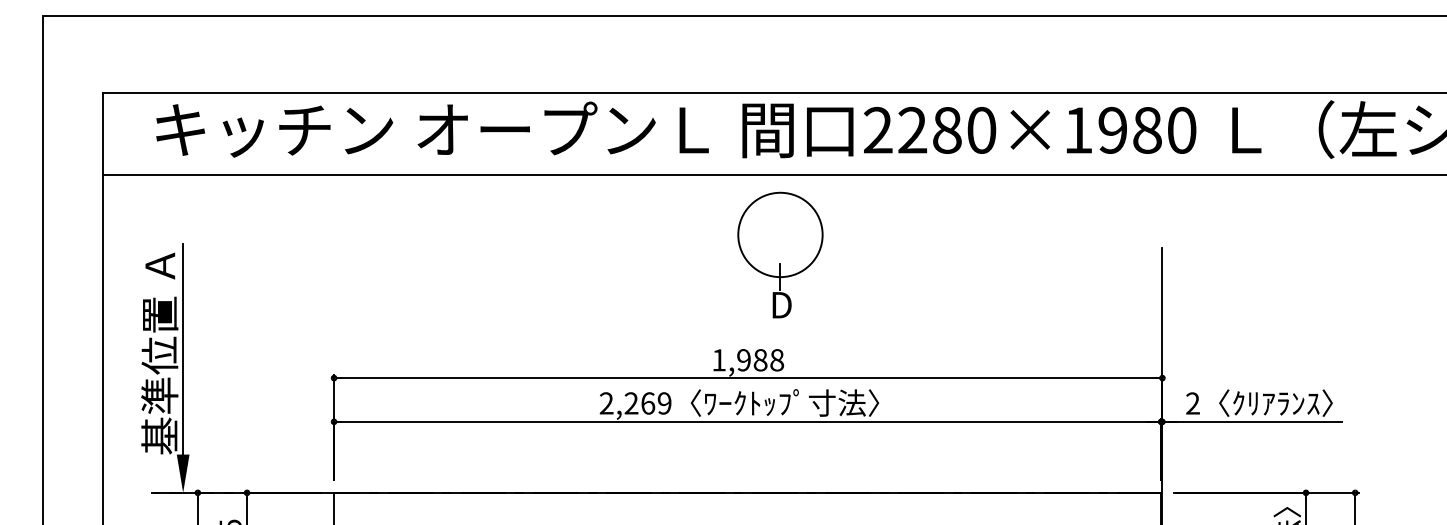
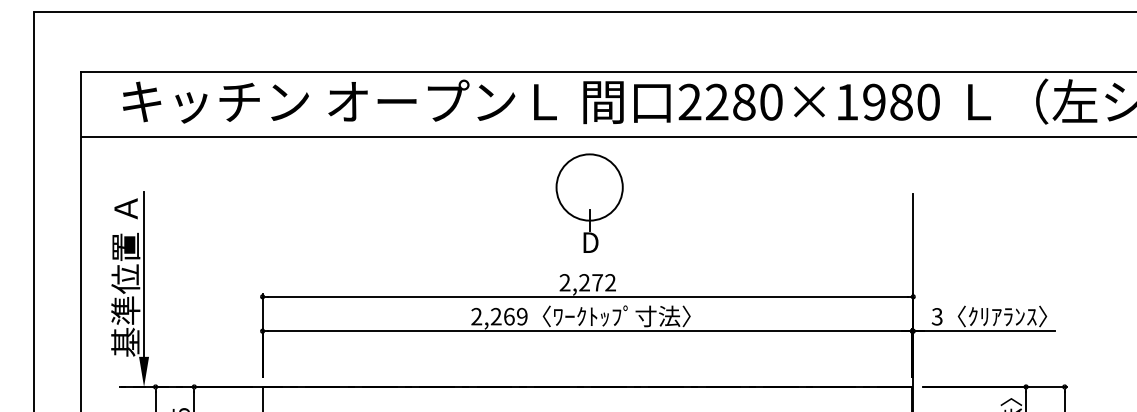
part: (780, 254) -> (589, 202), moved
text: (748, 360) -> (588, 282), 1,988 -> 2,272
text: (1192, 403) -> (936, 316), 2 -> 3

